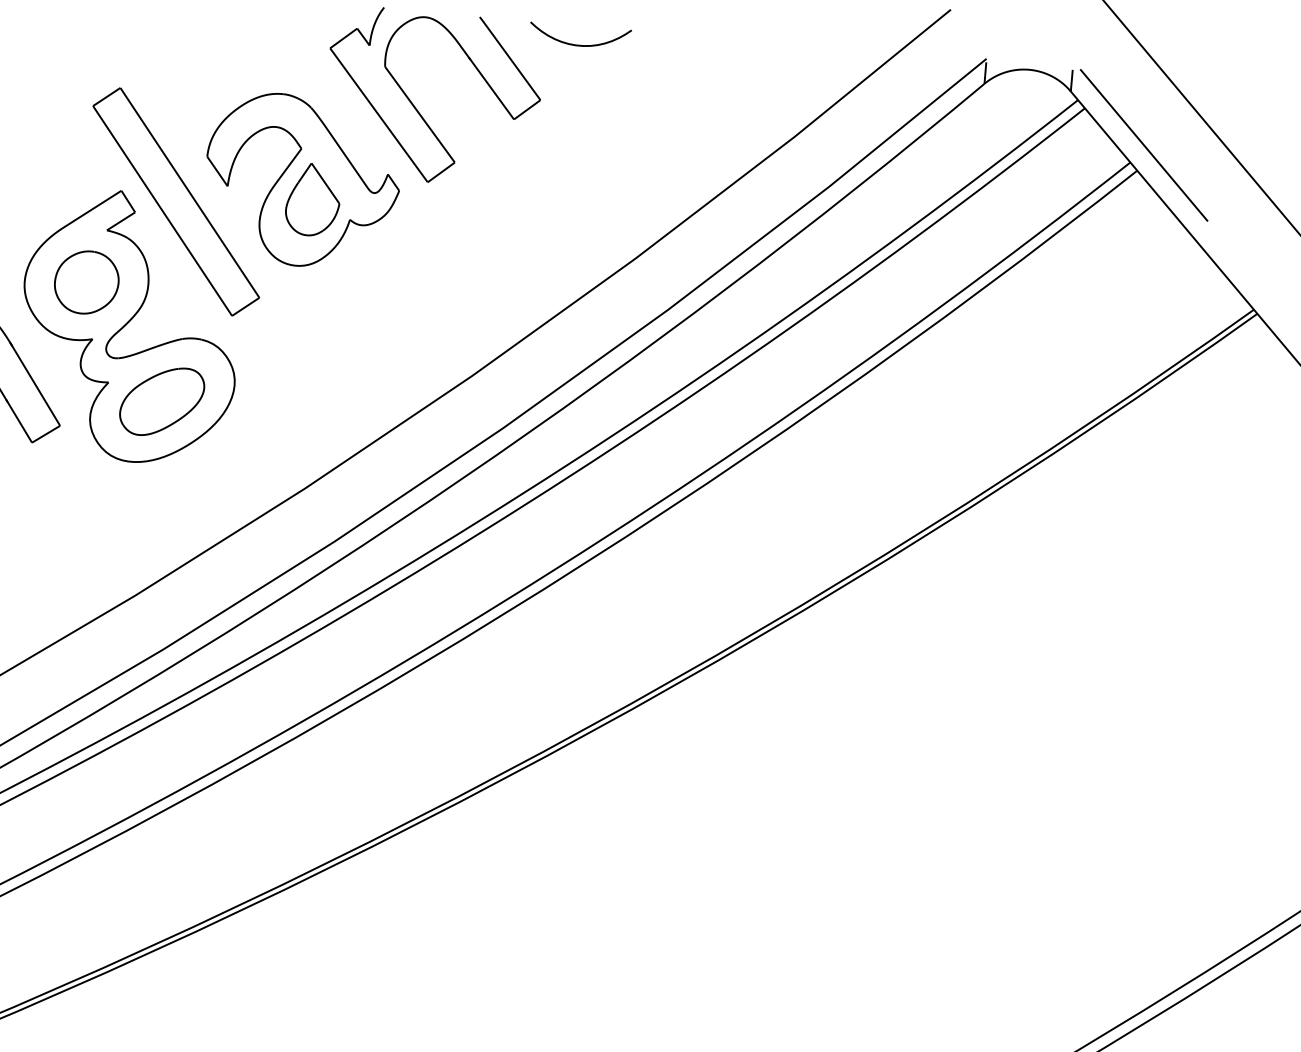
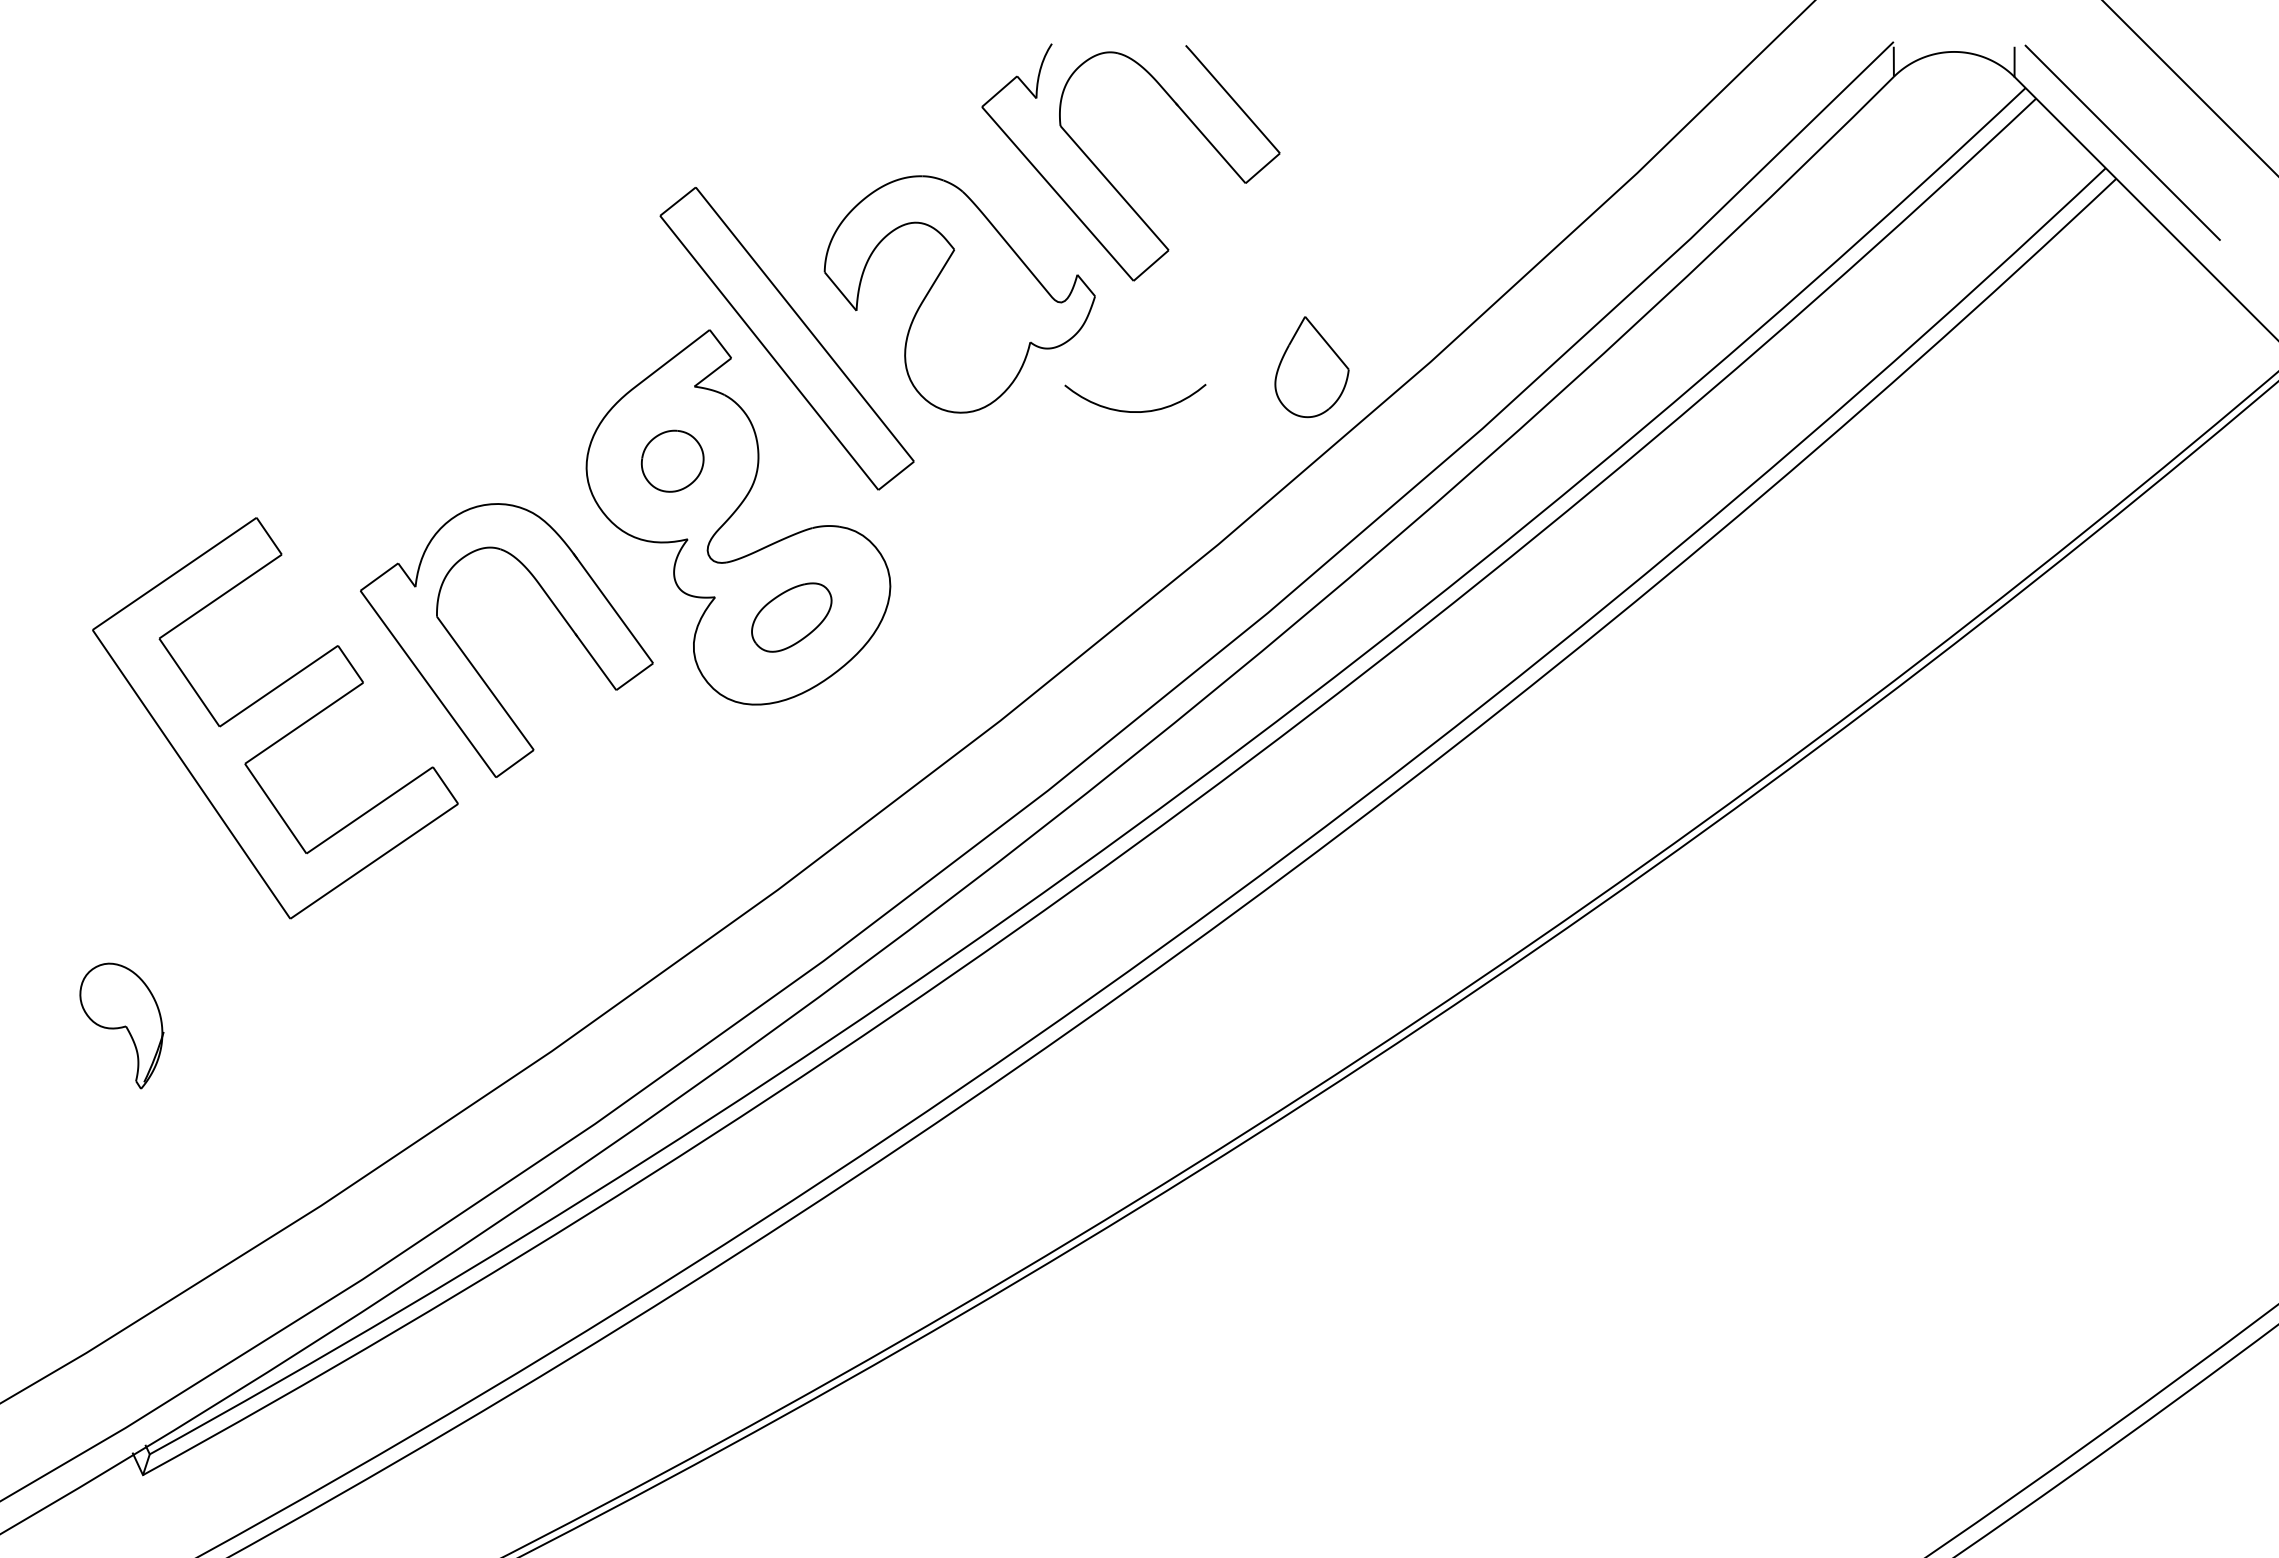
curve: (579, 45) -> (1135, 411), moved
part: (312, 200) -> (1311, 367), moved
part: (86, 281) -> (672, 460), size x0.7
part: (161, 401) -> (791, 617), size x0.7

